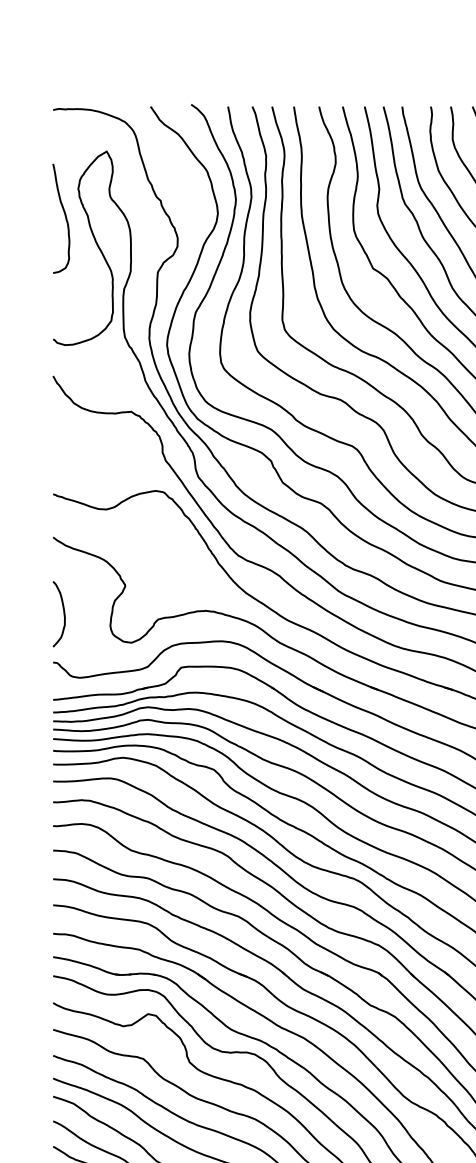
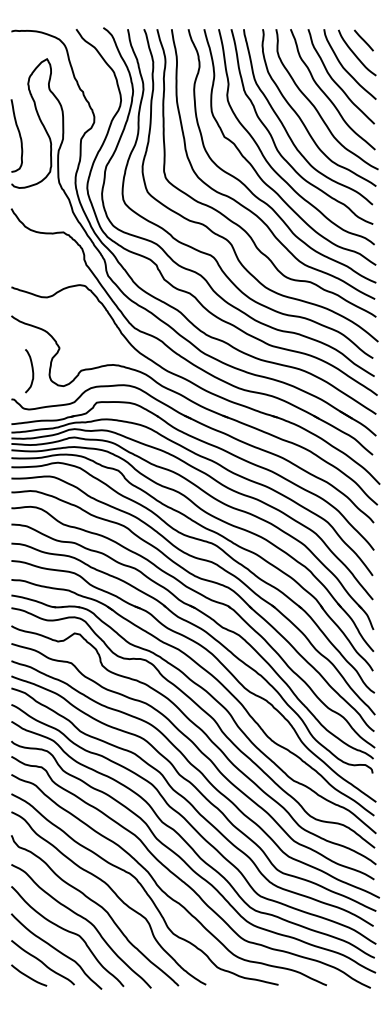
curve: (63, 215) -> (18, 133), moved
curve: (62, 611) -> (31, 369), moved

